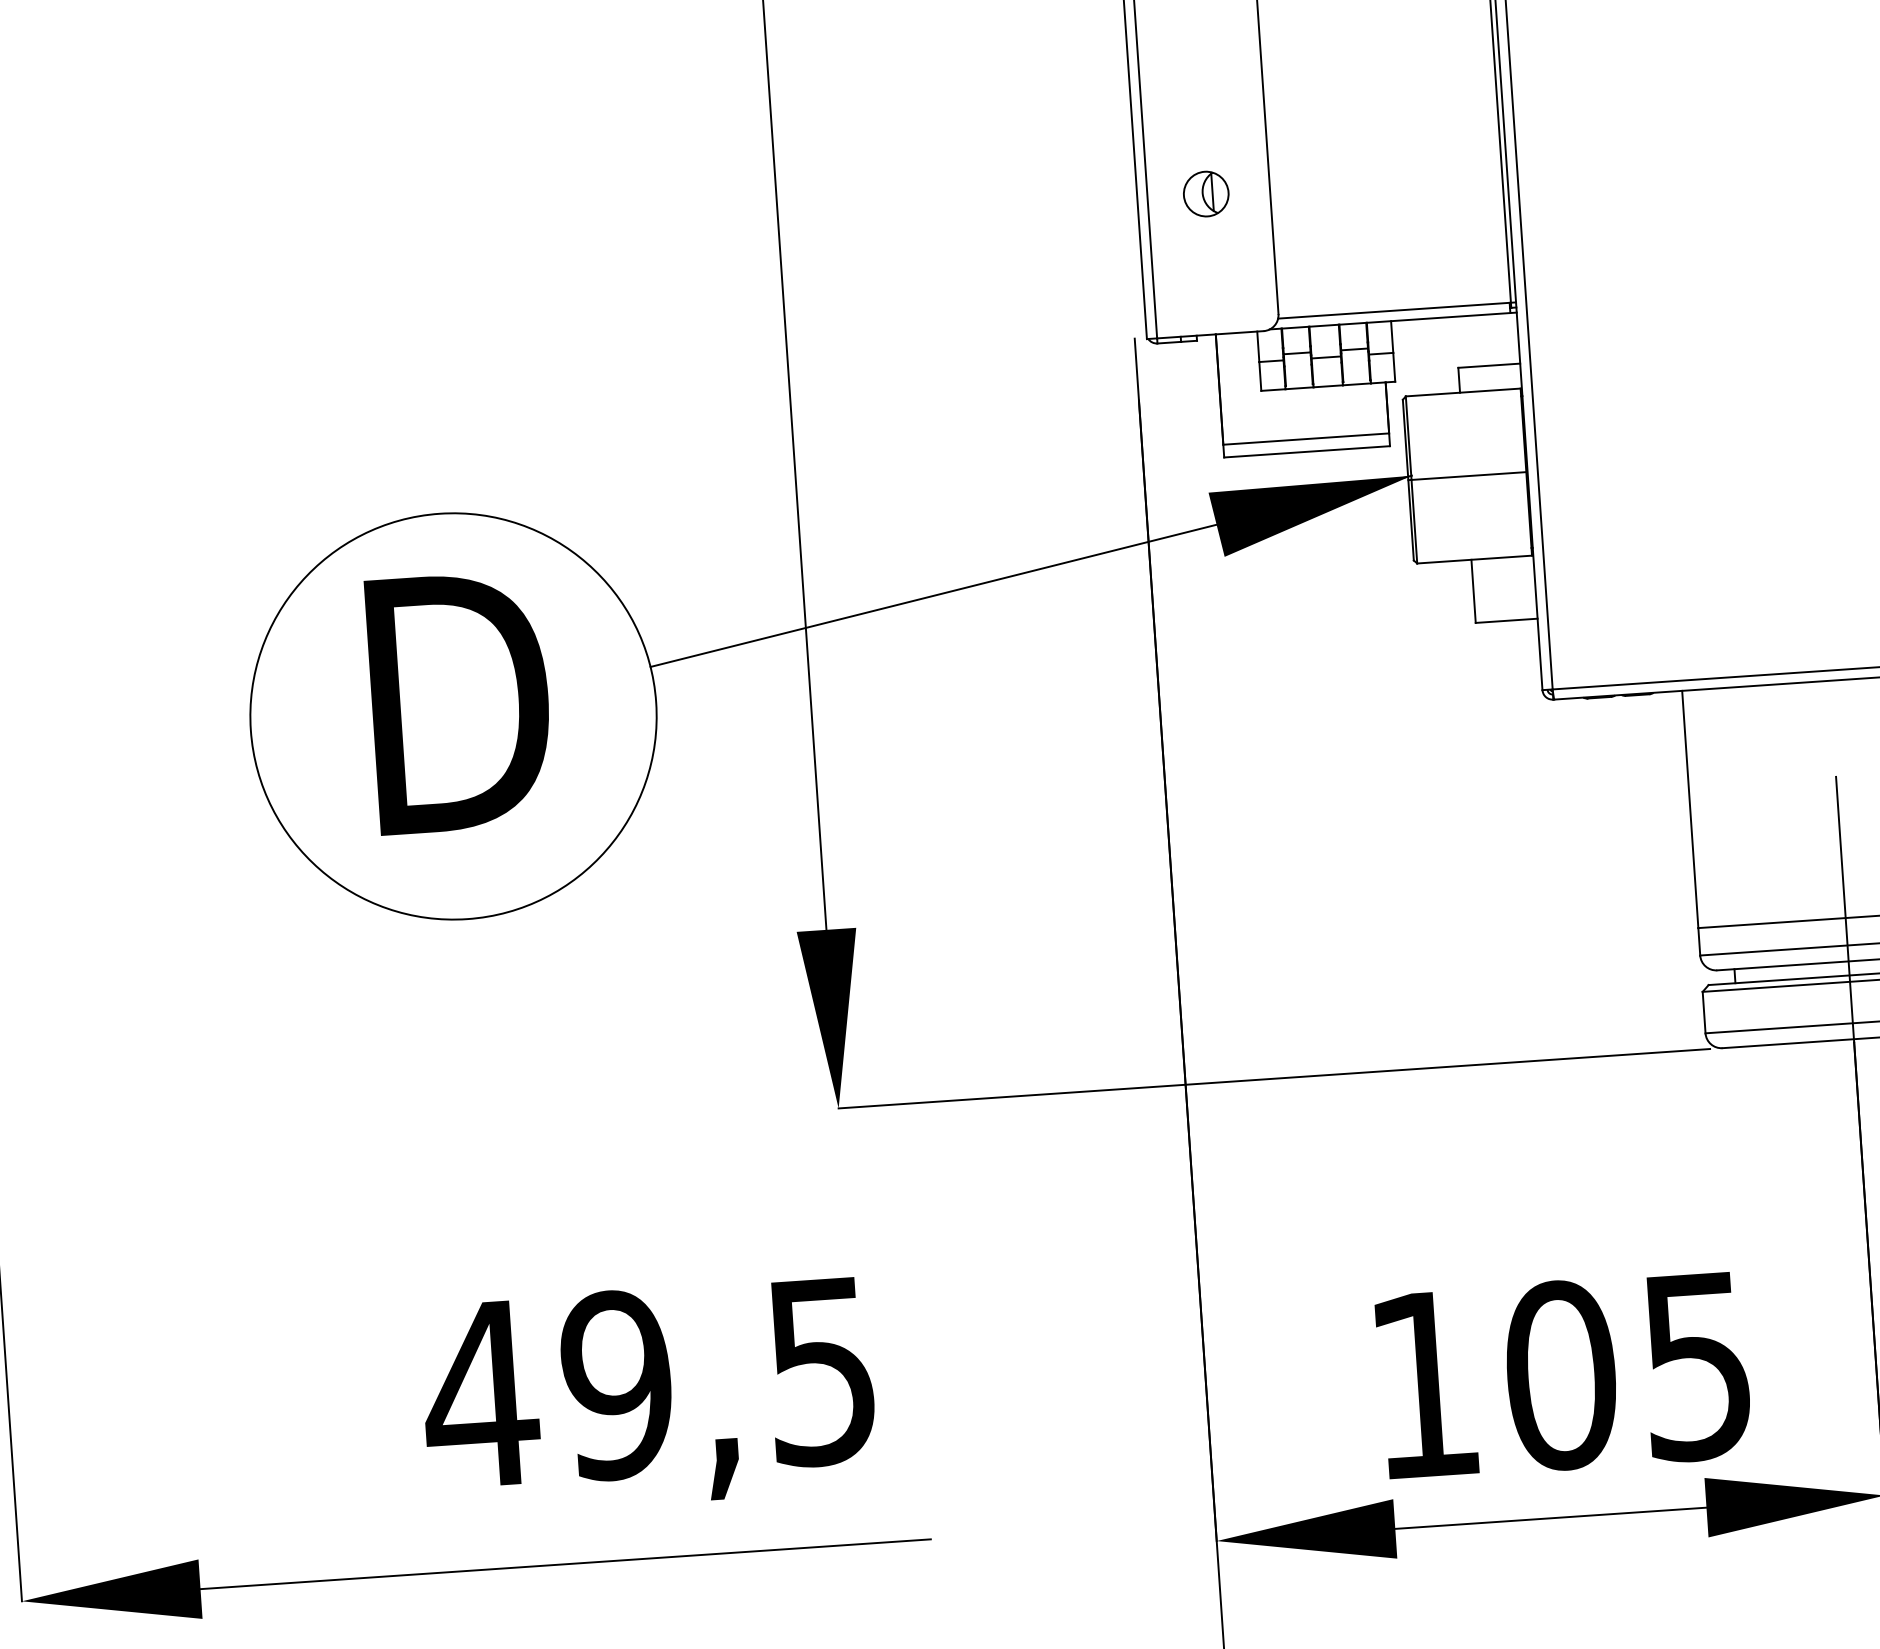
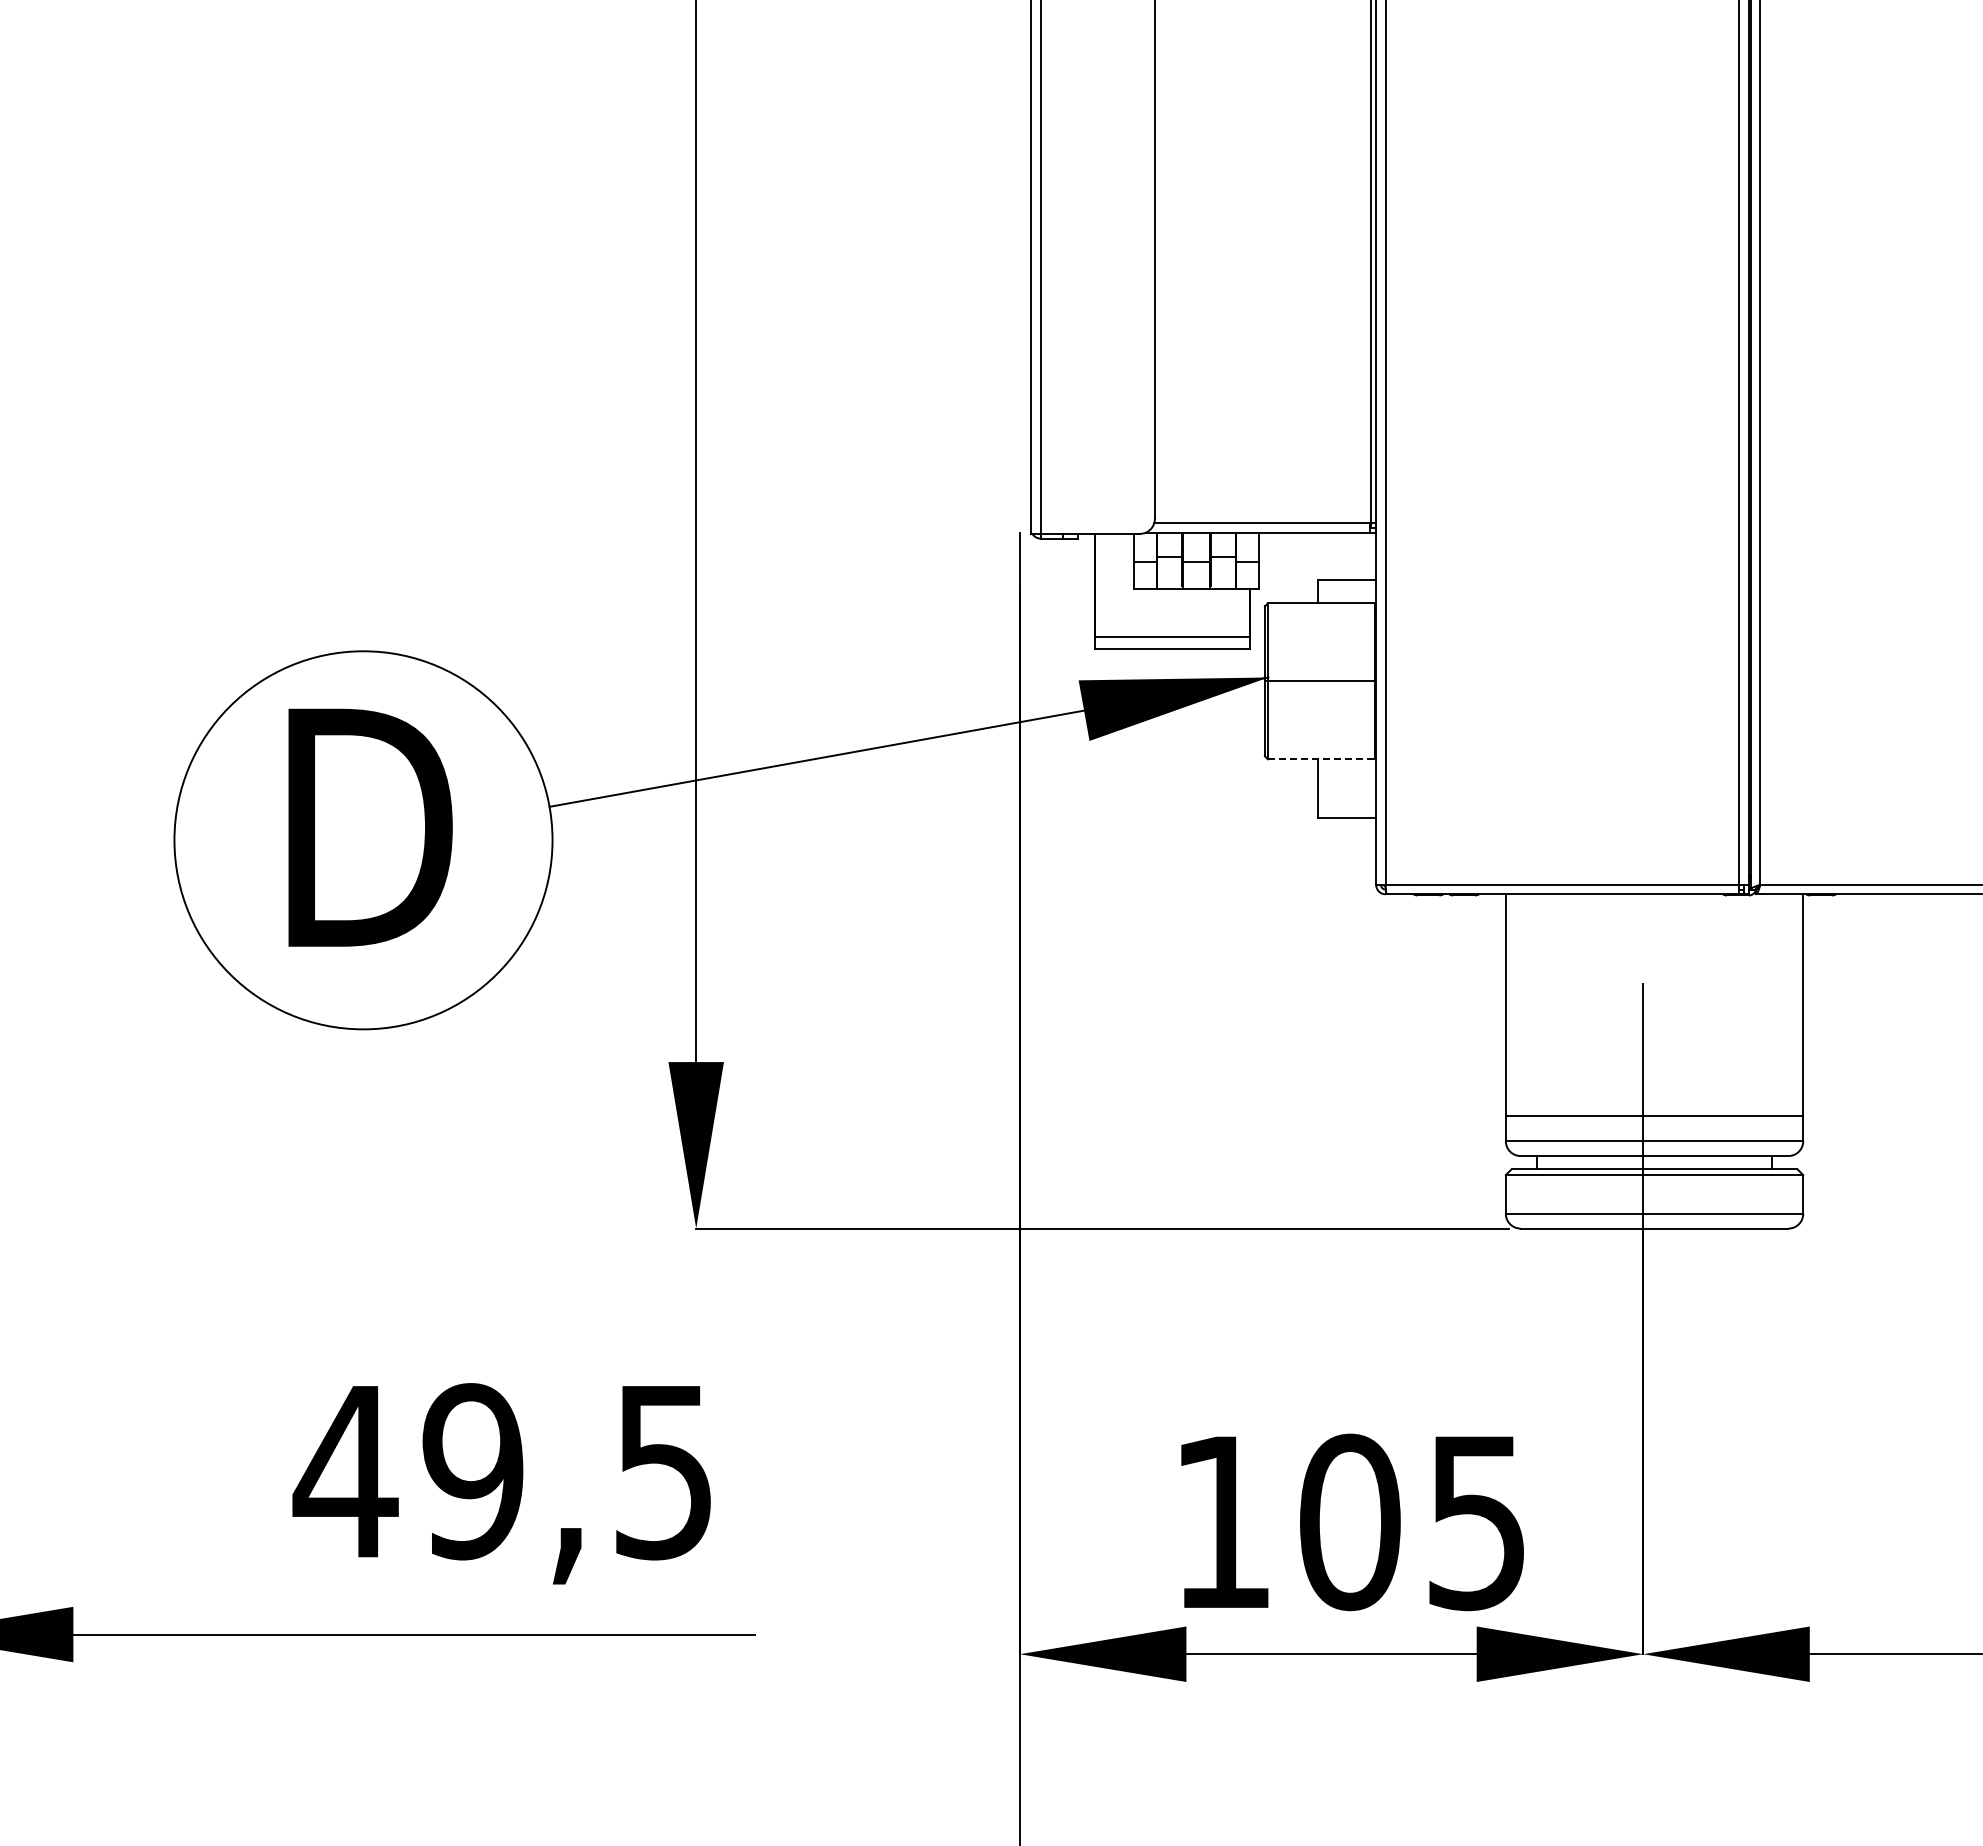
part: (1206, 193) -> (1095, 402), removed
line: (1474, 559) -> (1321, 759), solid -> dashed

